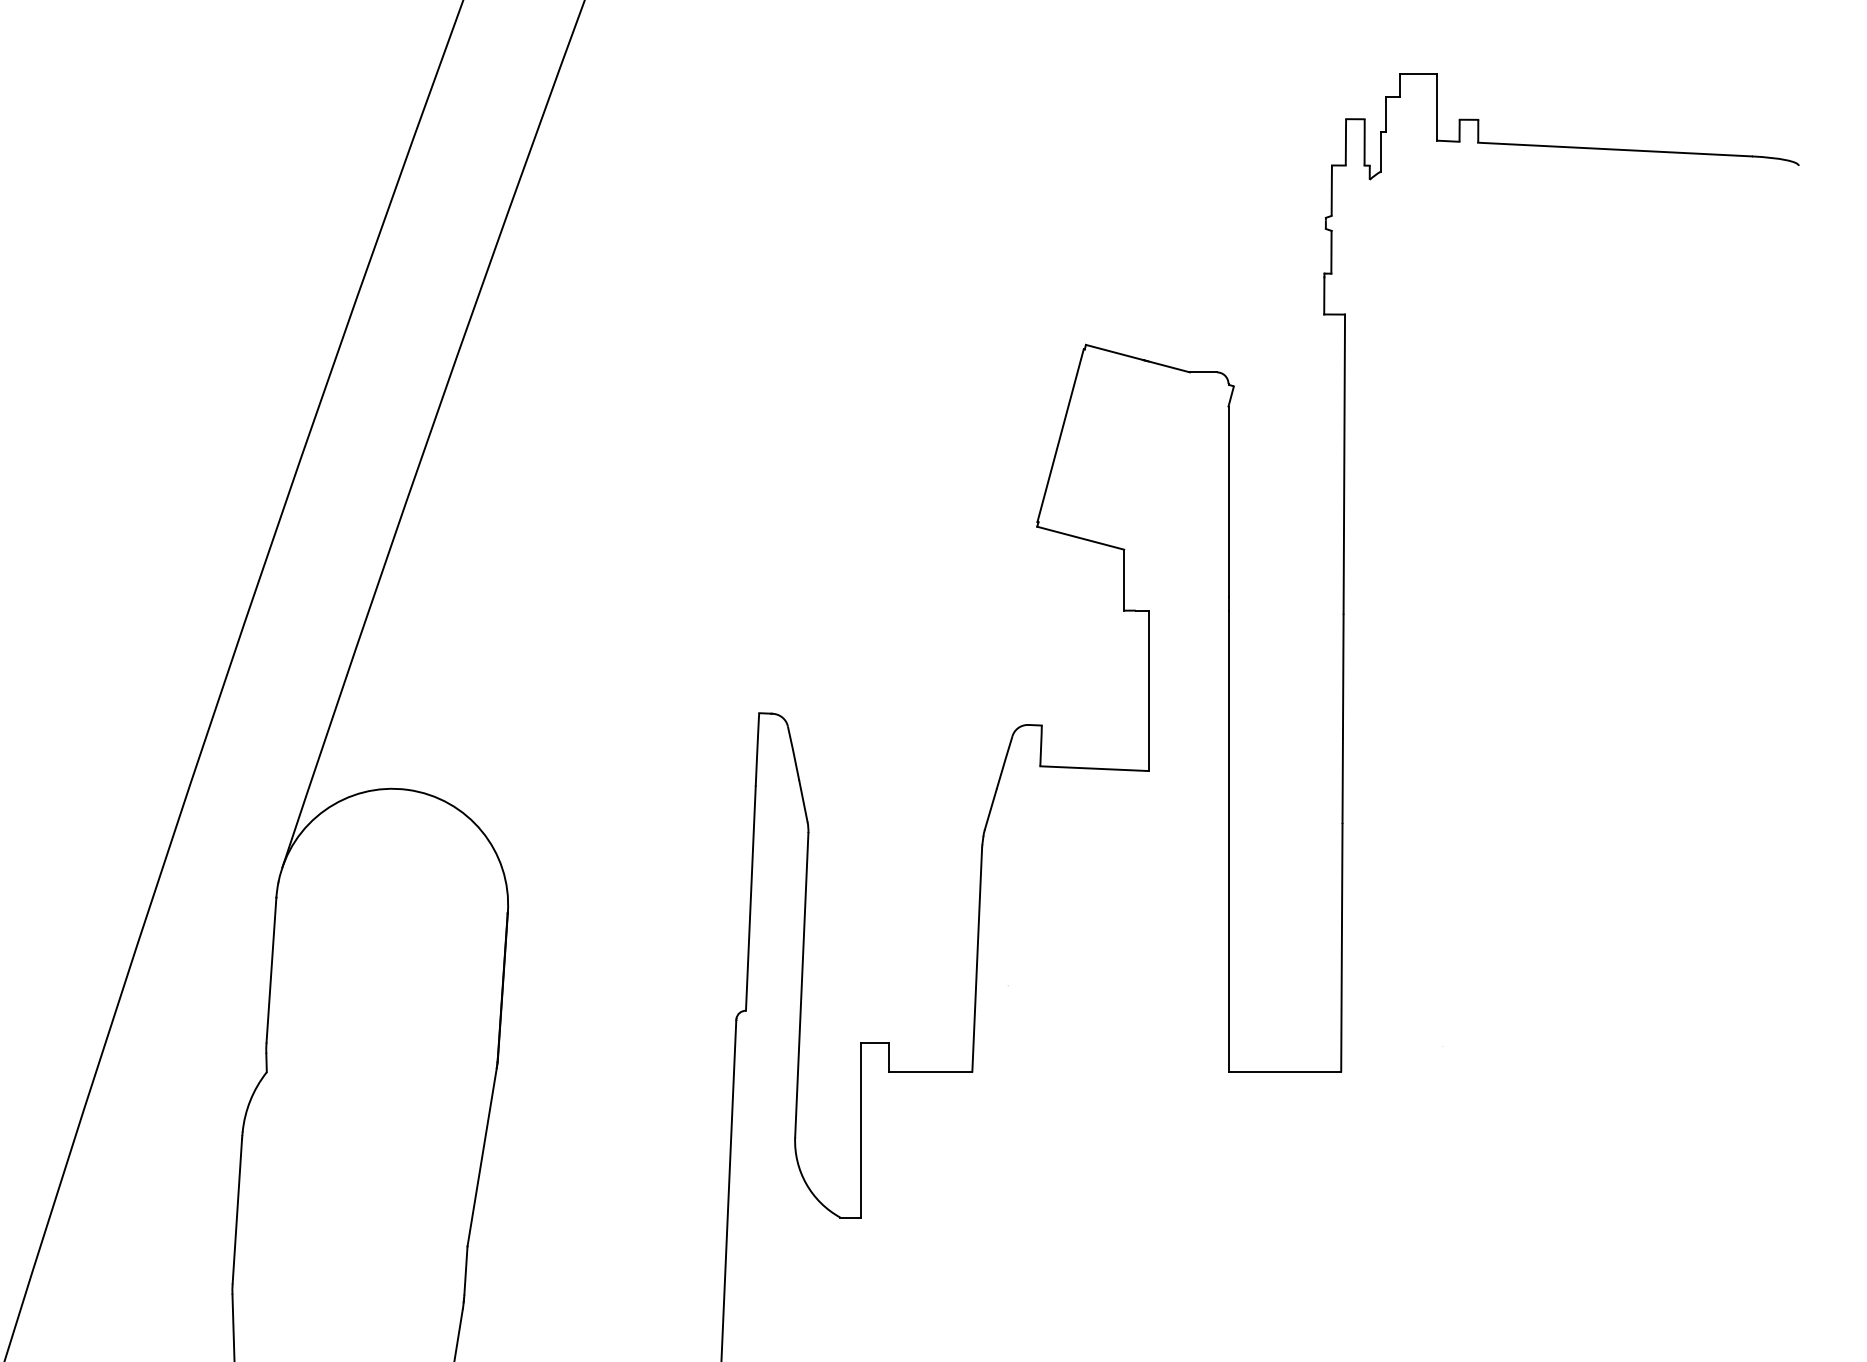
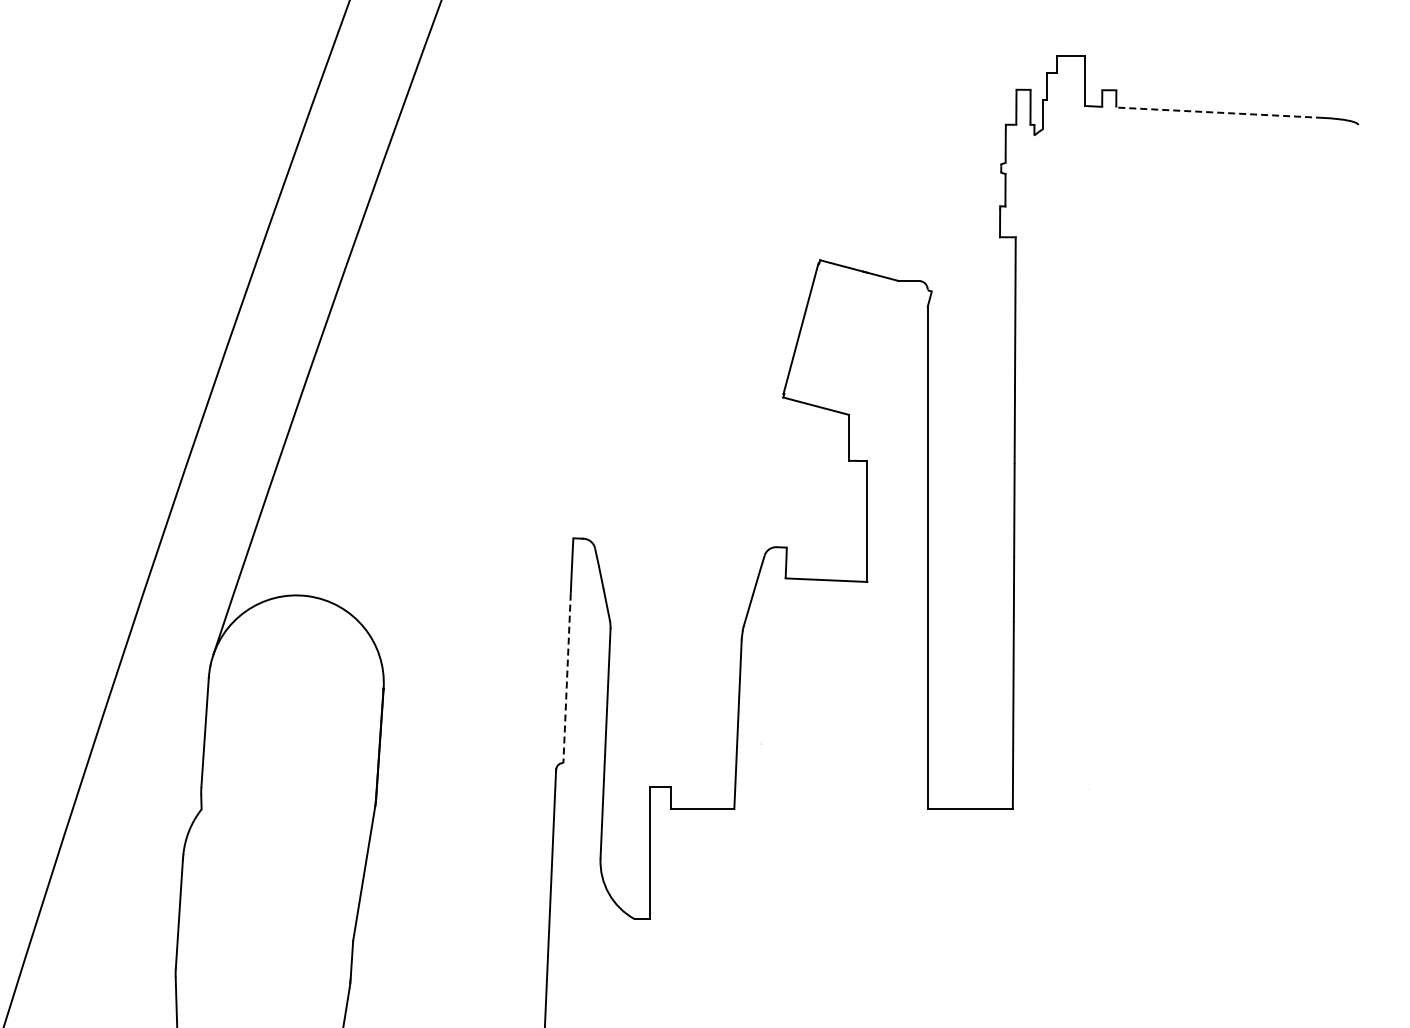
line: (1614, 149) -> (1219, 112), solid -> dashed
line: (751, 898) -> (567, 678), solid -> dashed

